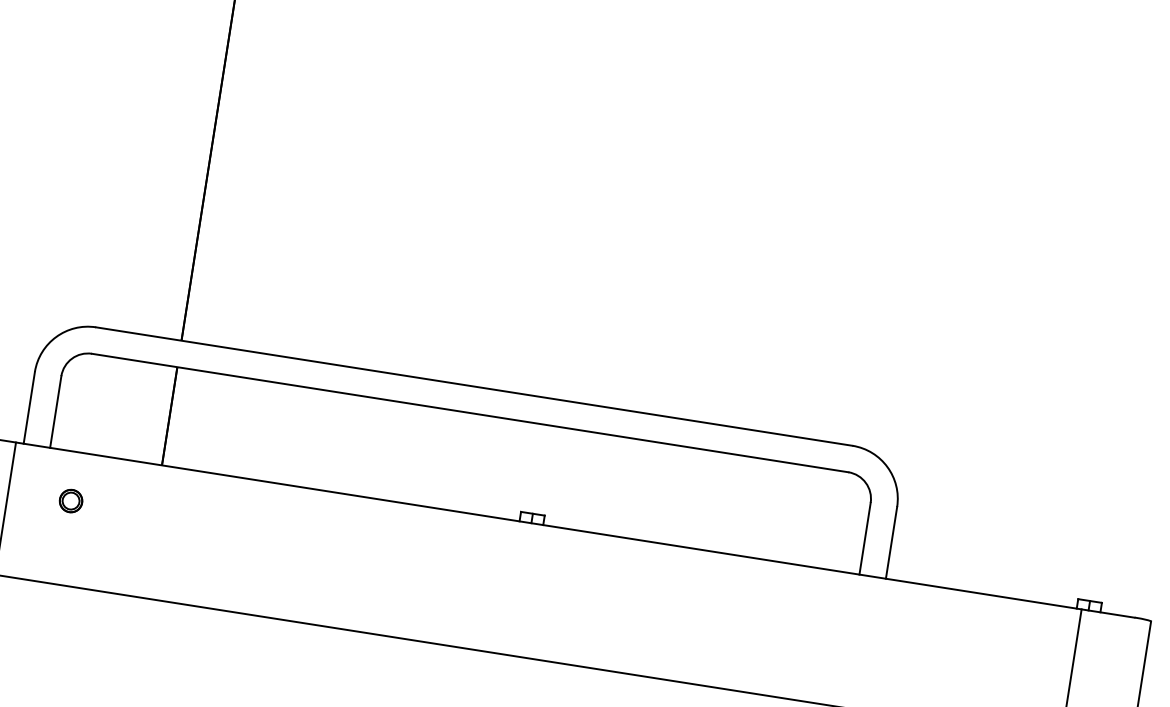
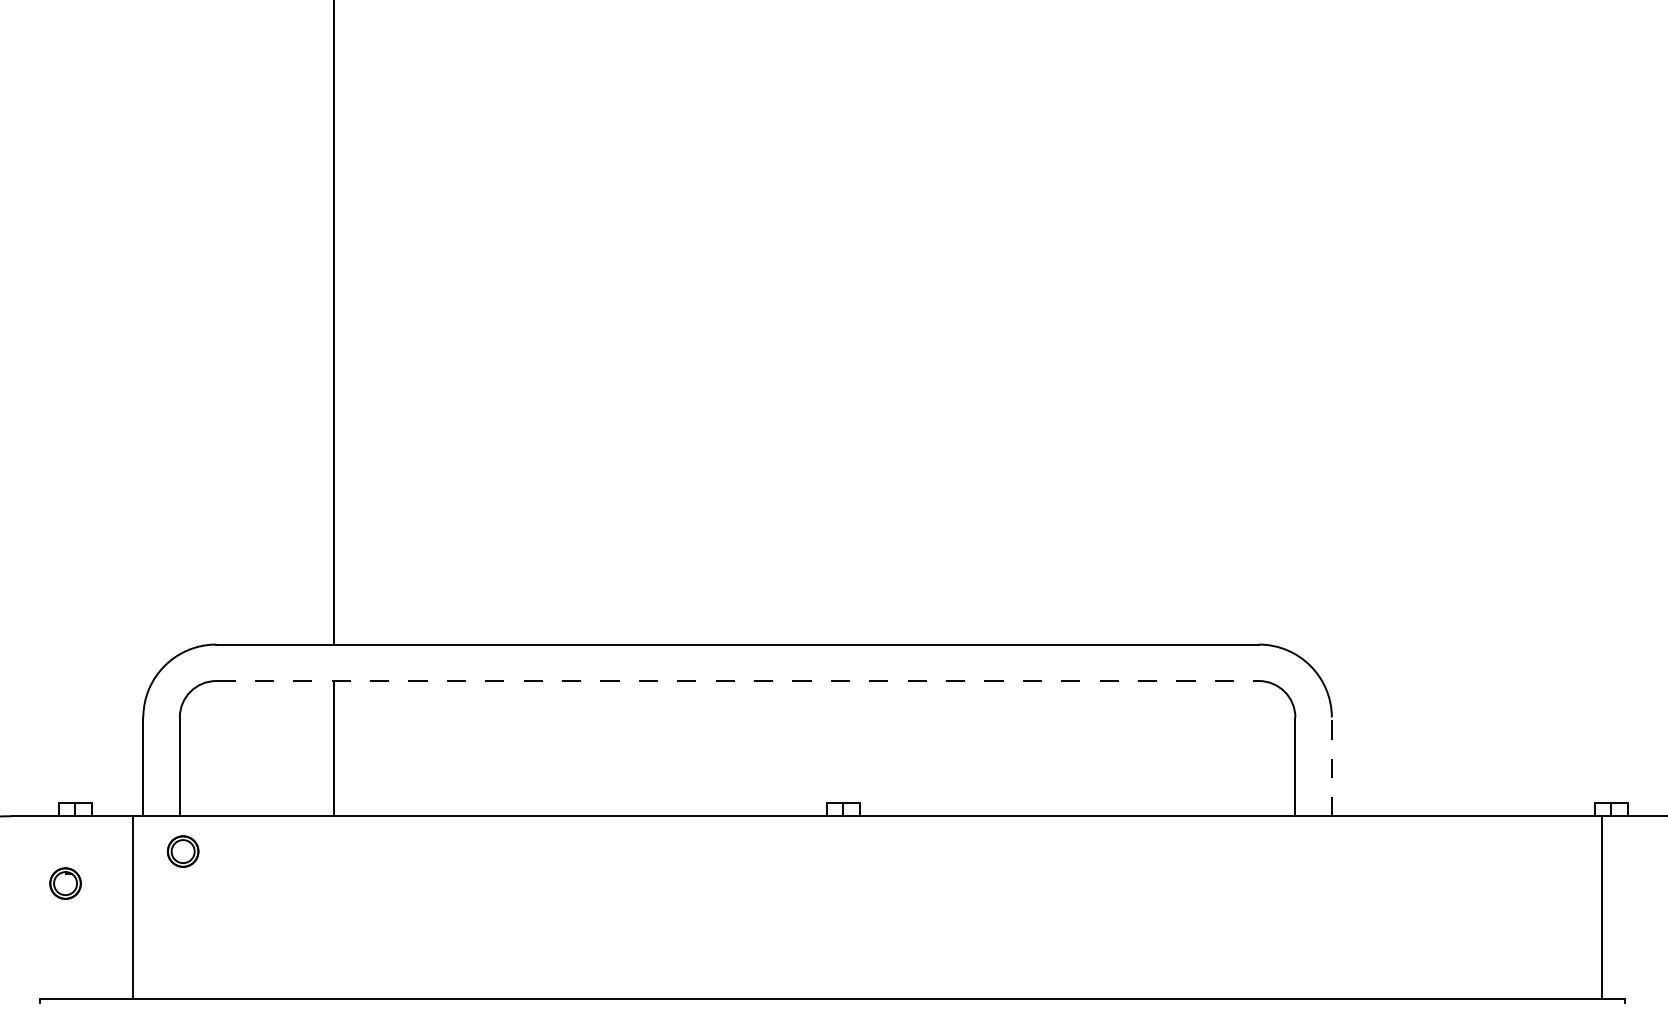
line: (470, 413) -> (738, 681), solid -> dashed
part: (70, 500) -> (182, 851), moved
line: (891, 542) -> (1331, 766), solid -> dashed

